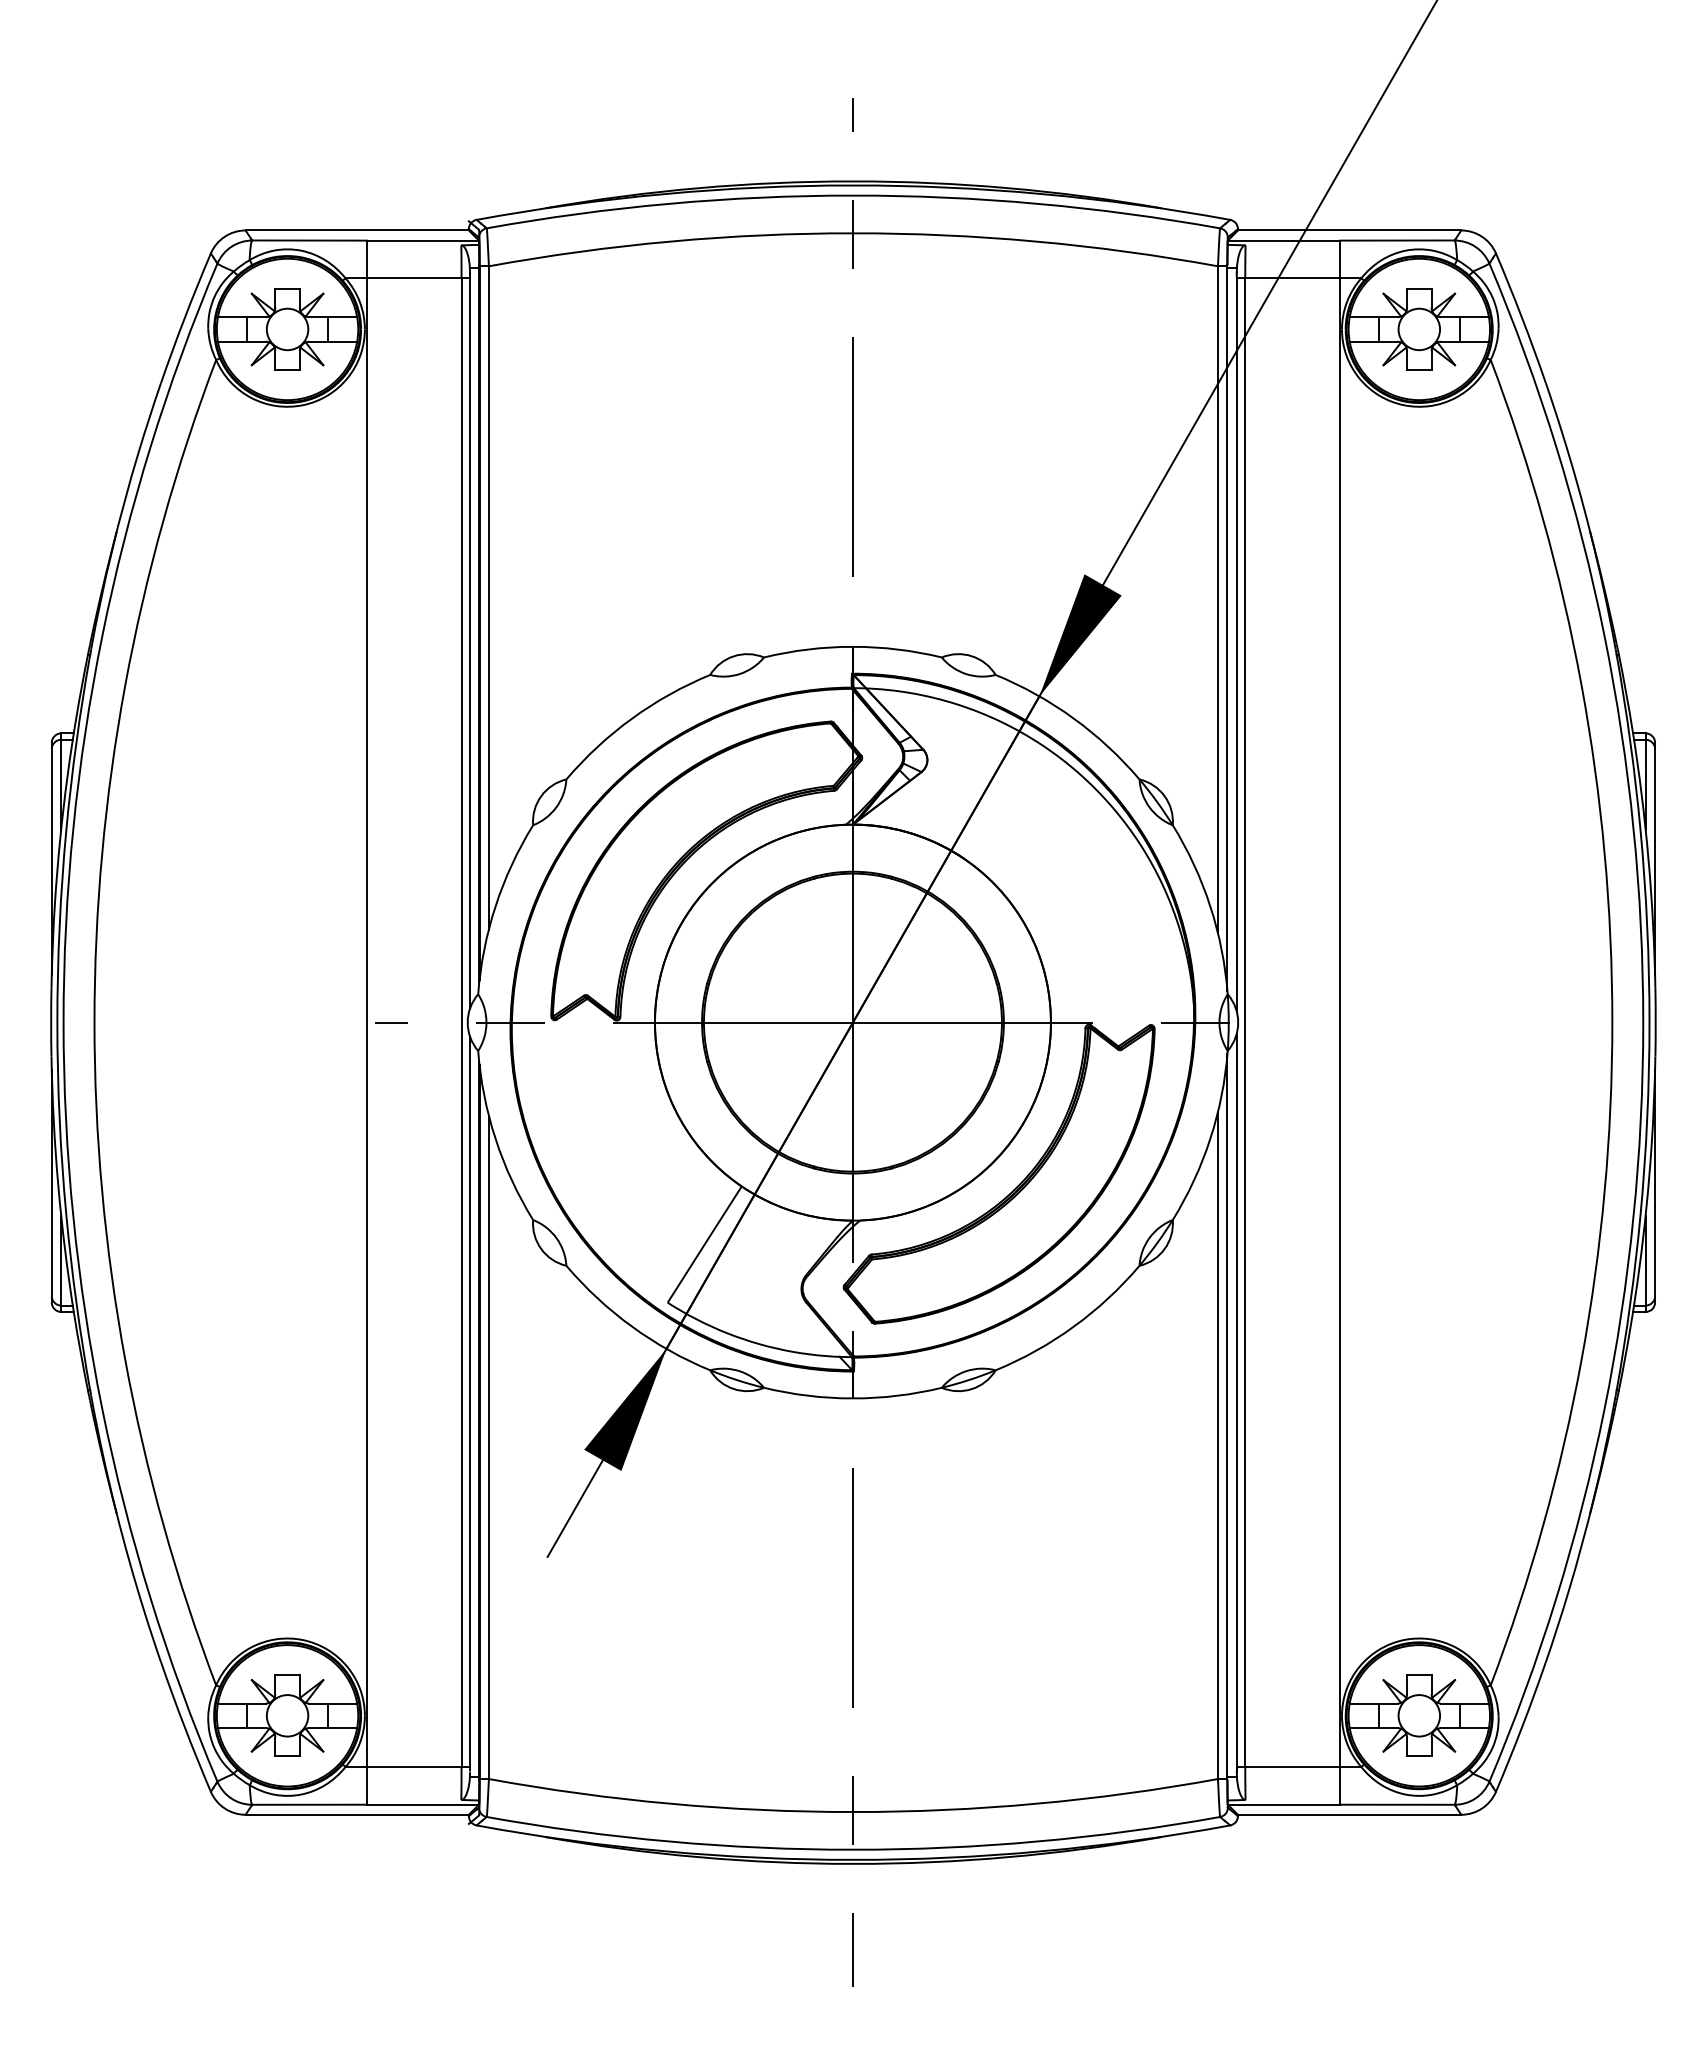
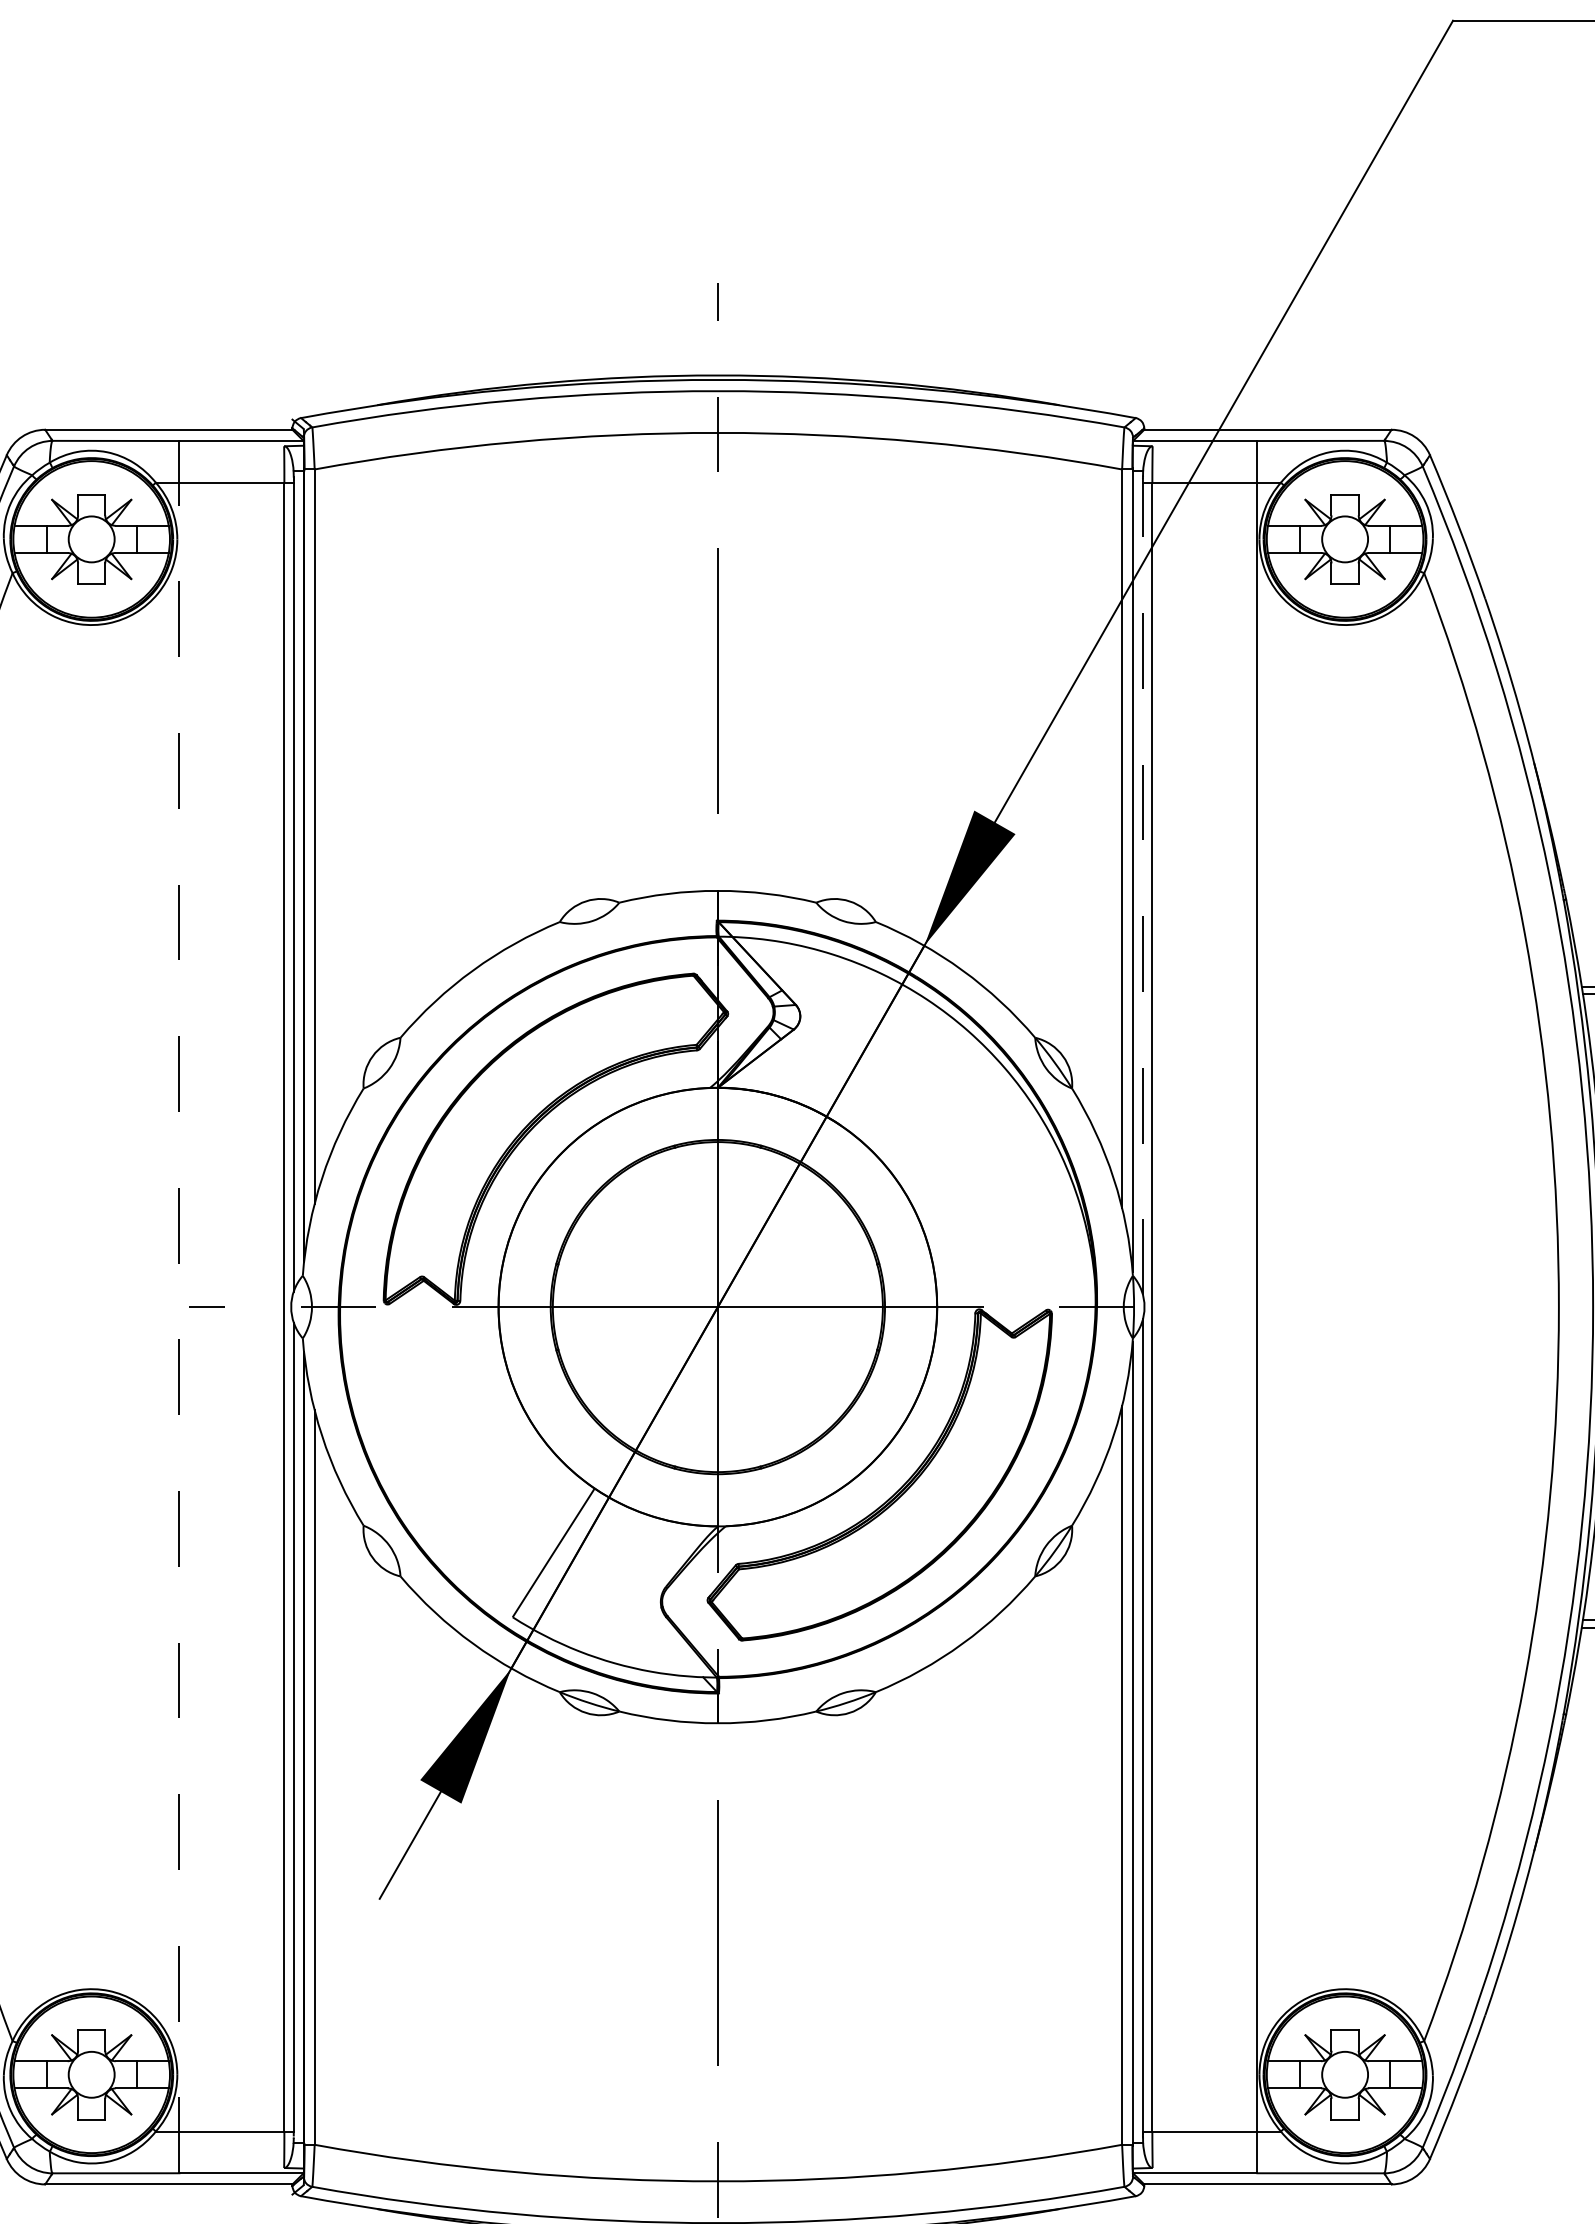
line: (1236, 645) -> (1142, 889), solid -> dashed
line: (366, 1022) -> (179, 1306), solid -> dashed

